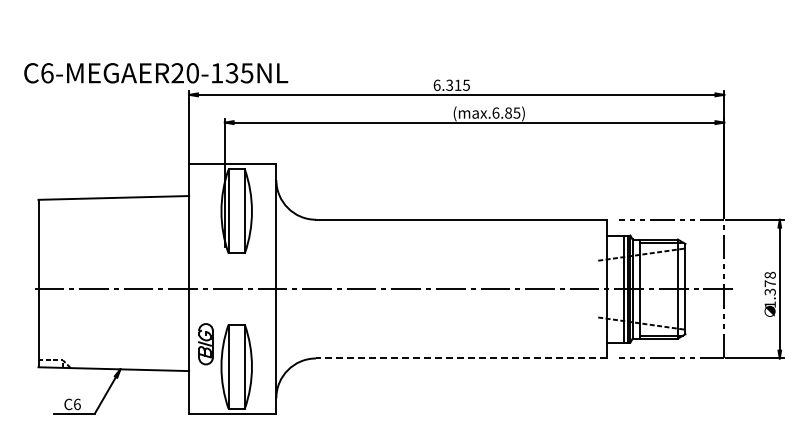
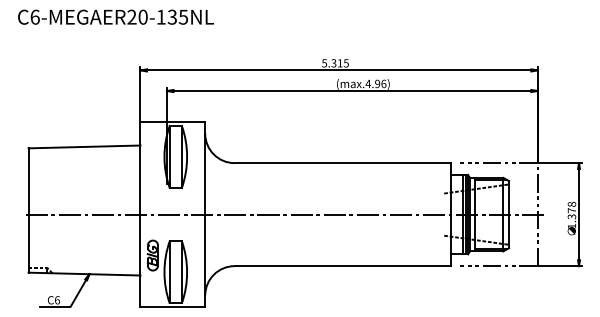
text: (156, 73) -> (116, 17), moved
text: (436, 84) -> (324, 62), 6.315 -> 5.315
text: (506, 112) -> (376, 83), (max.6.85) -> (max.4.96)
line: (461, 358) -> (342, 266), dashed -> solid

